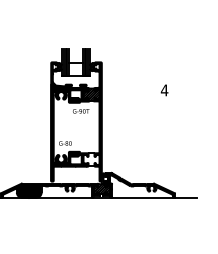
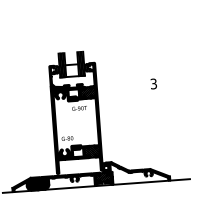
text: (164, 90) -> (153, 84), 4 -> 3
hatch: (91, 159) -> (92, 151), added

